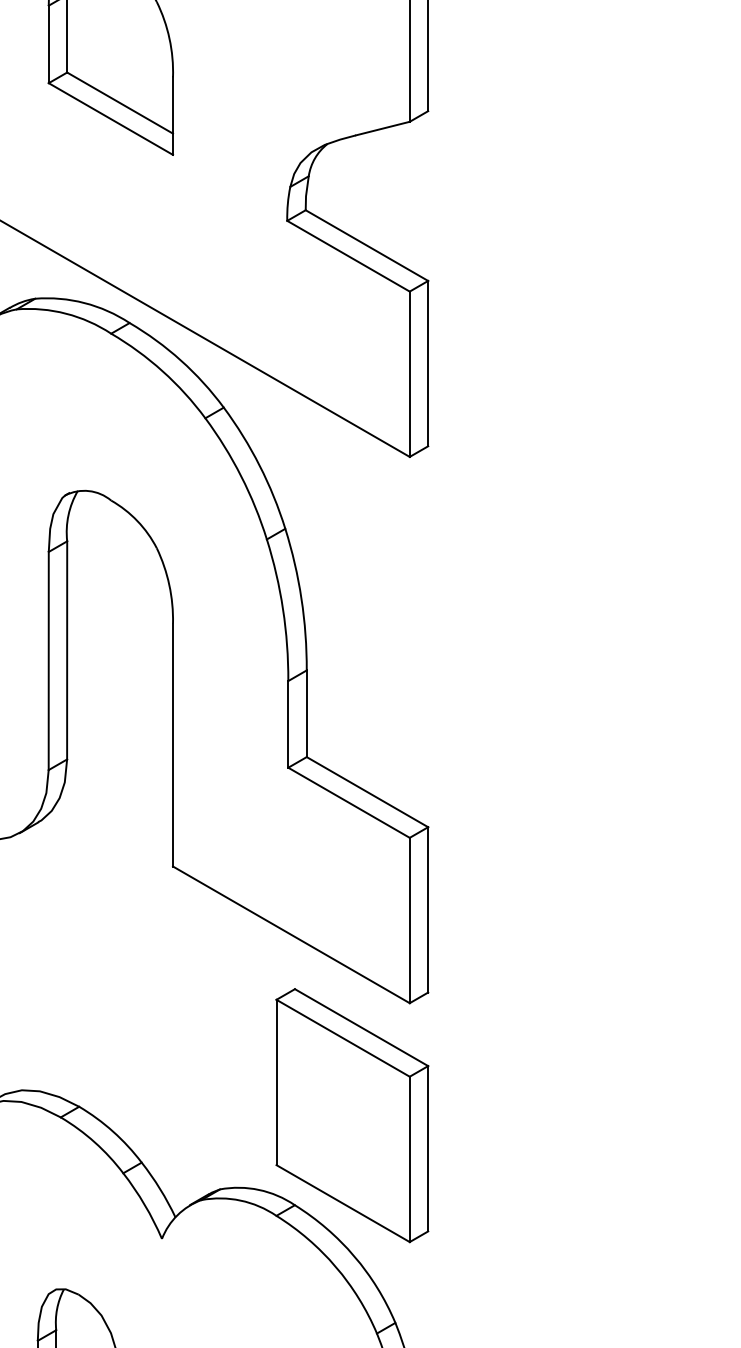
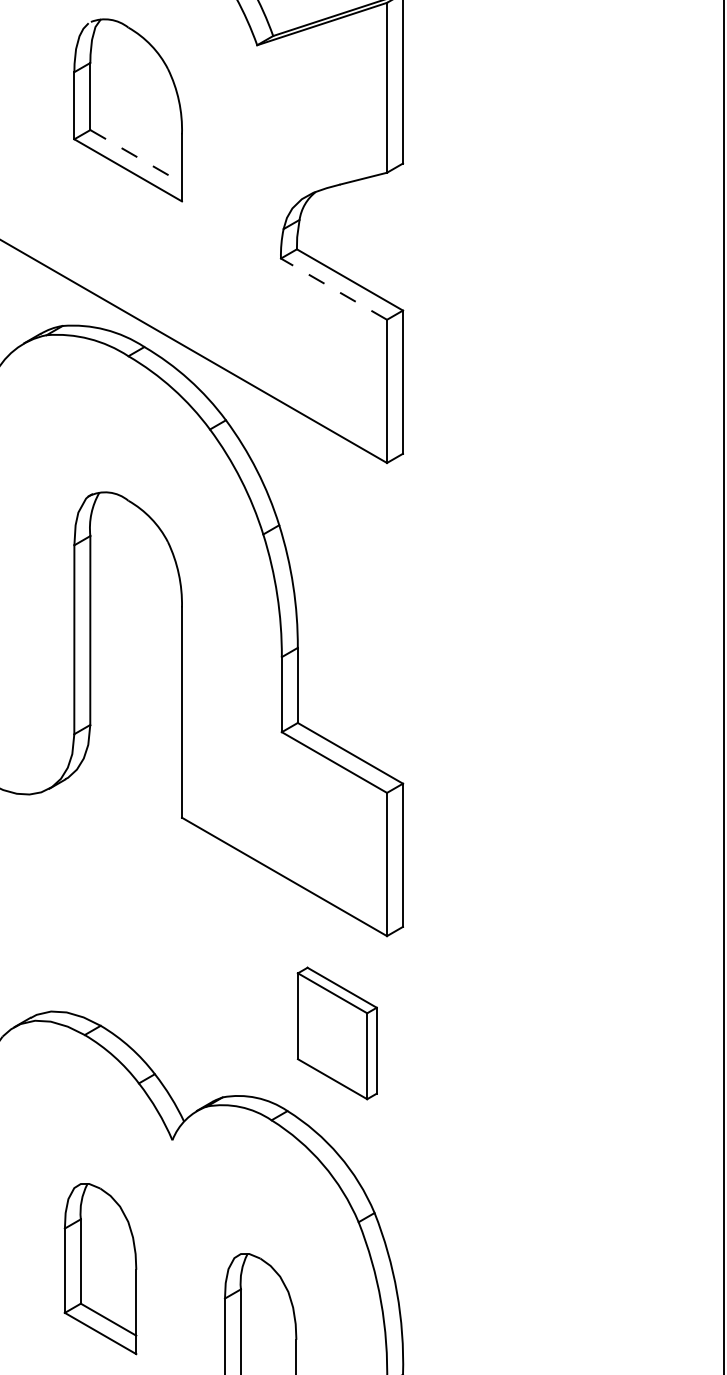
line: (120, 103) -> (136, 156), solid -> dashed
line: (347, 255) -> (333, 288), solid -> dashed
part: (352, 1115) -> (337, 1033), size x0.6

